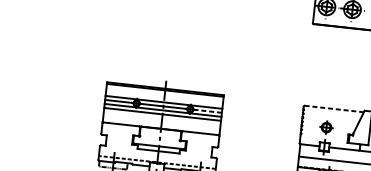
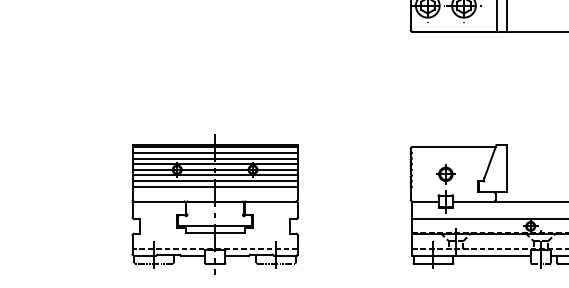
line: (164, 94) -> (214, 152), added
line: (163, 98) -> (214, 158), added
line: (334, 109) -> (453, 147), dashed -> solid
line: (208, 111) -> (278, 169), dashed -> solid
line: (161, 118) -> (214, 186), added

